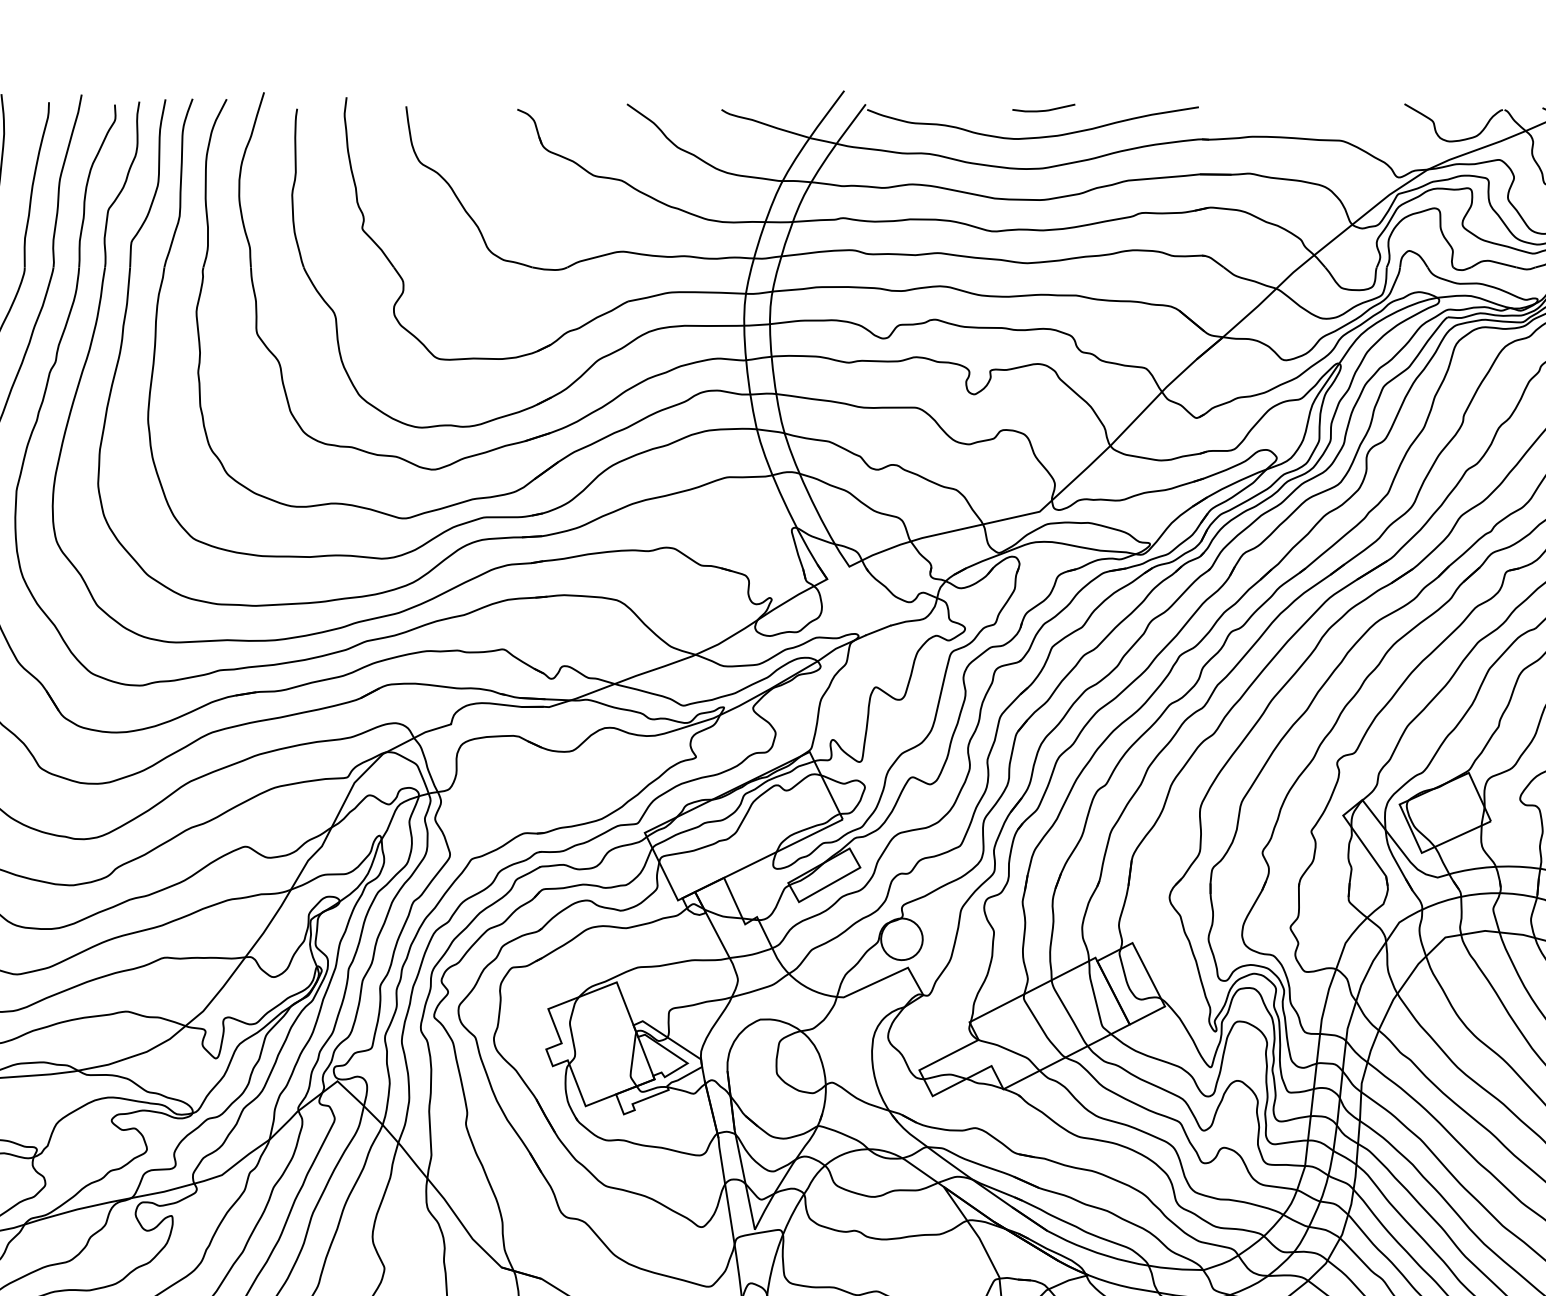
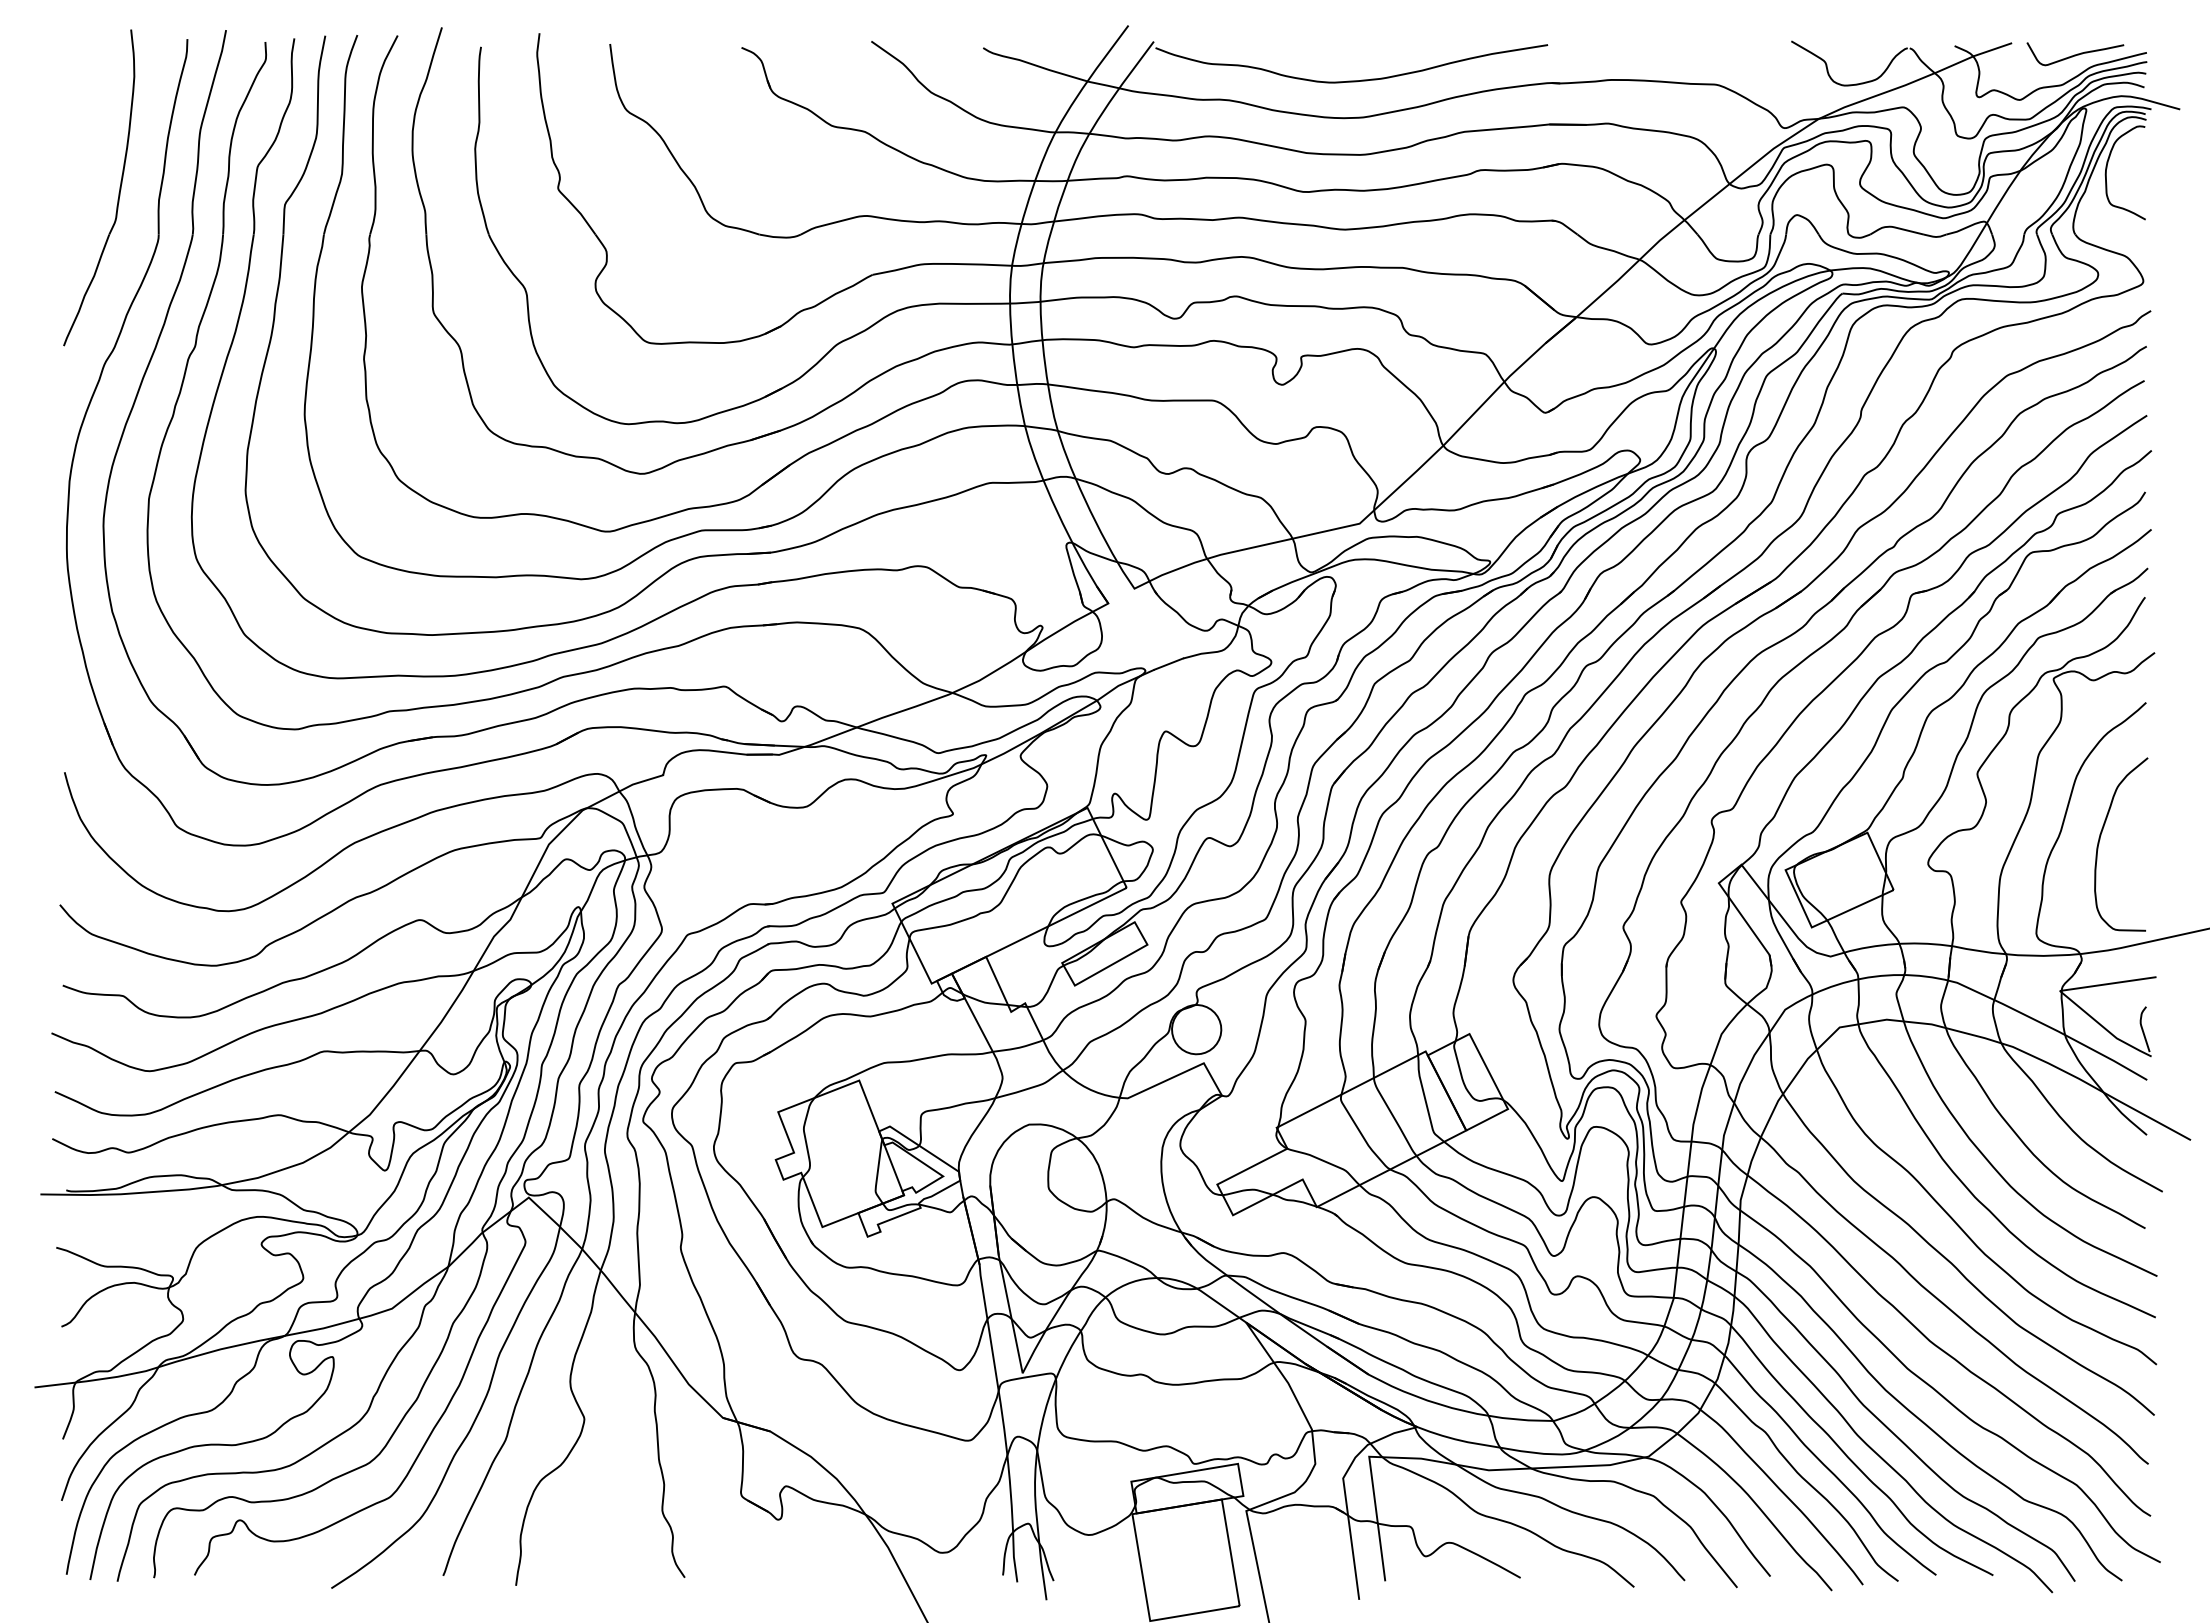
curve: (1043, 110) -> (1364, 48), removed

